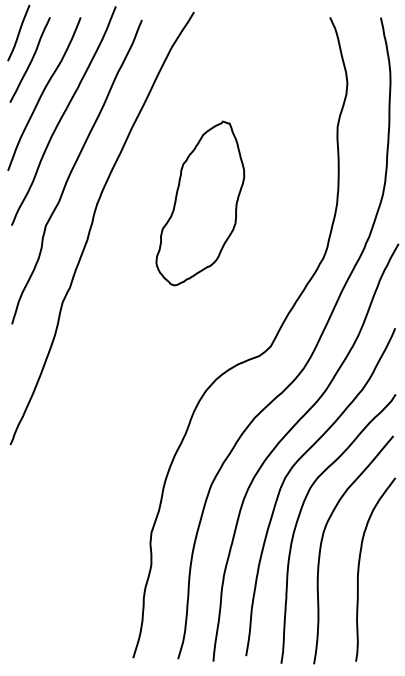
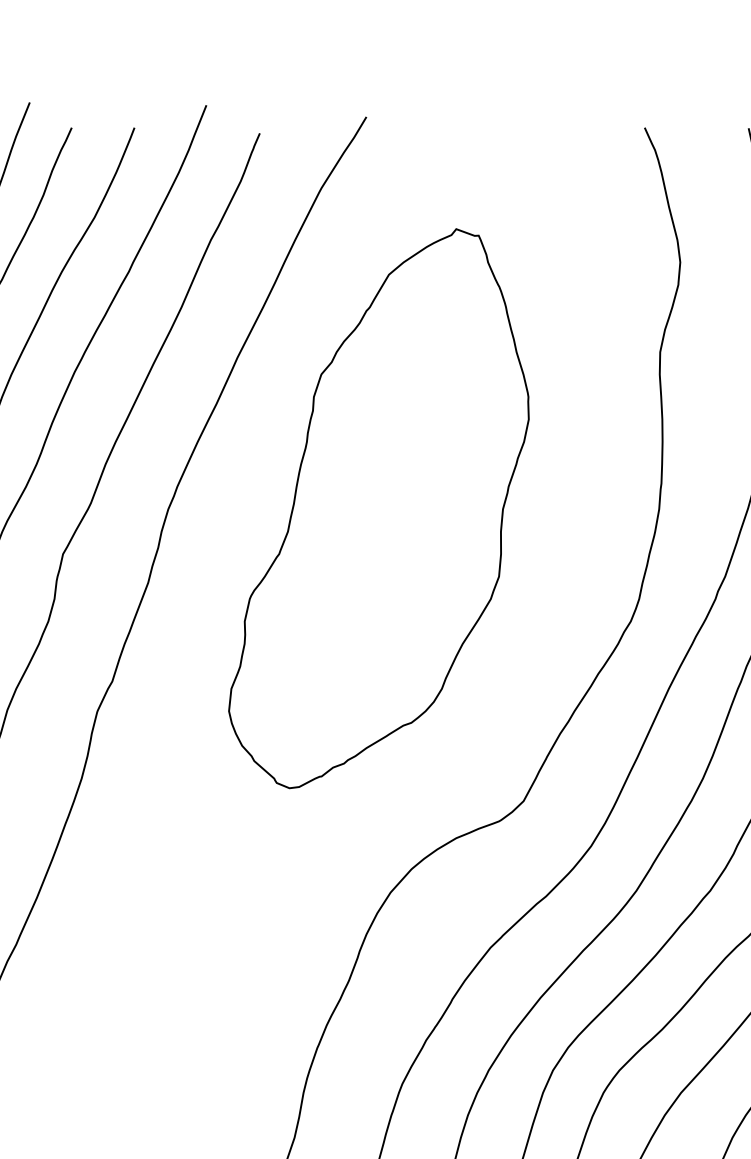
part: (200, 203) -> (379, 508), size x1.67

